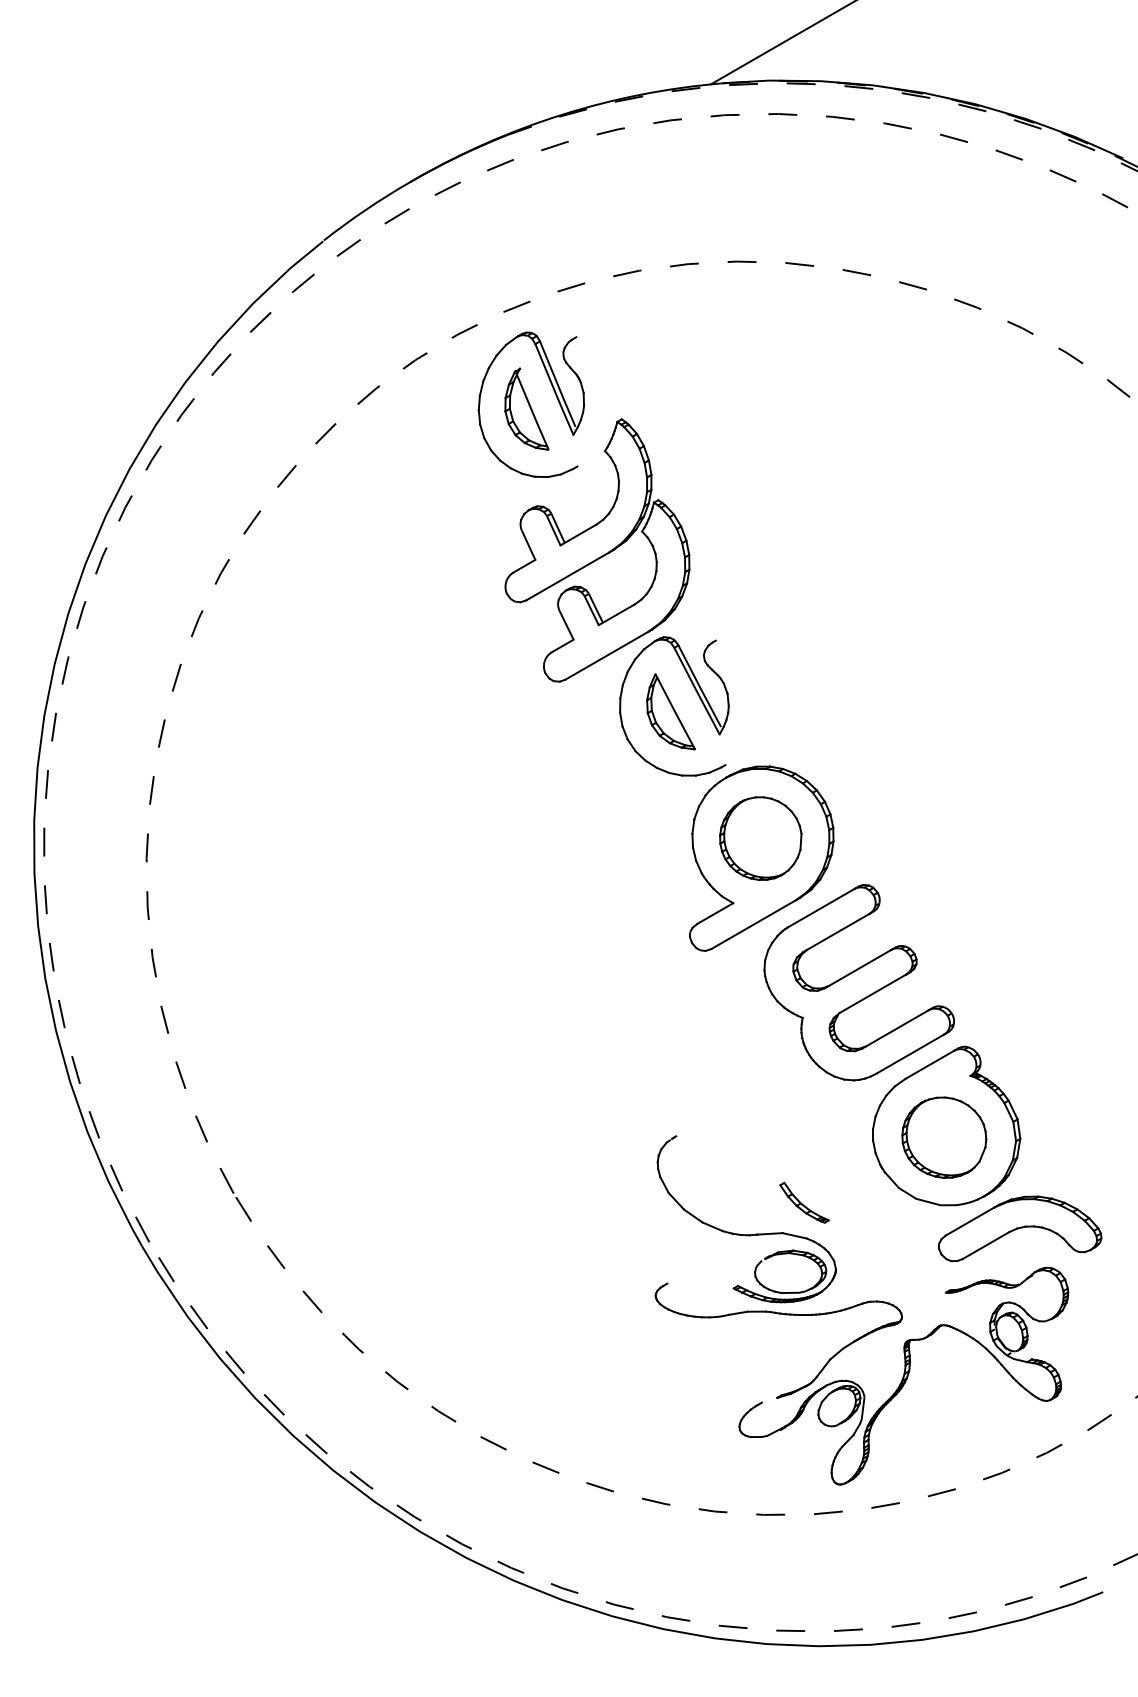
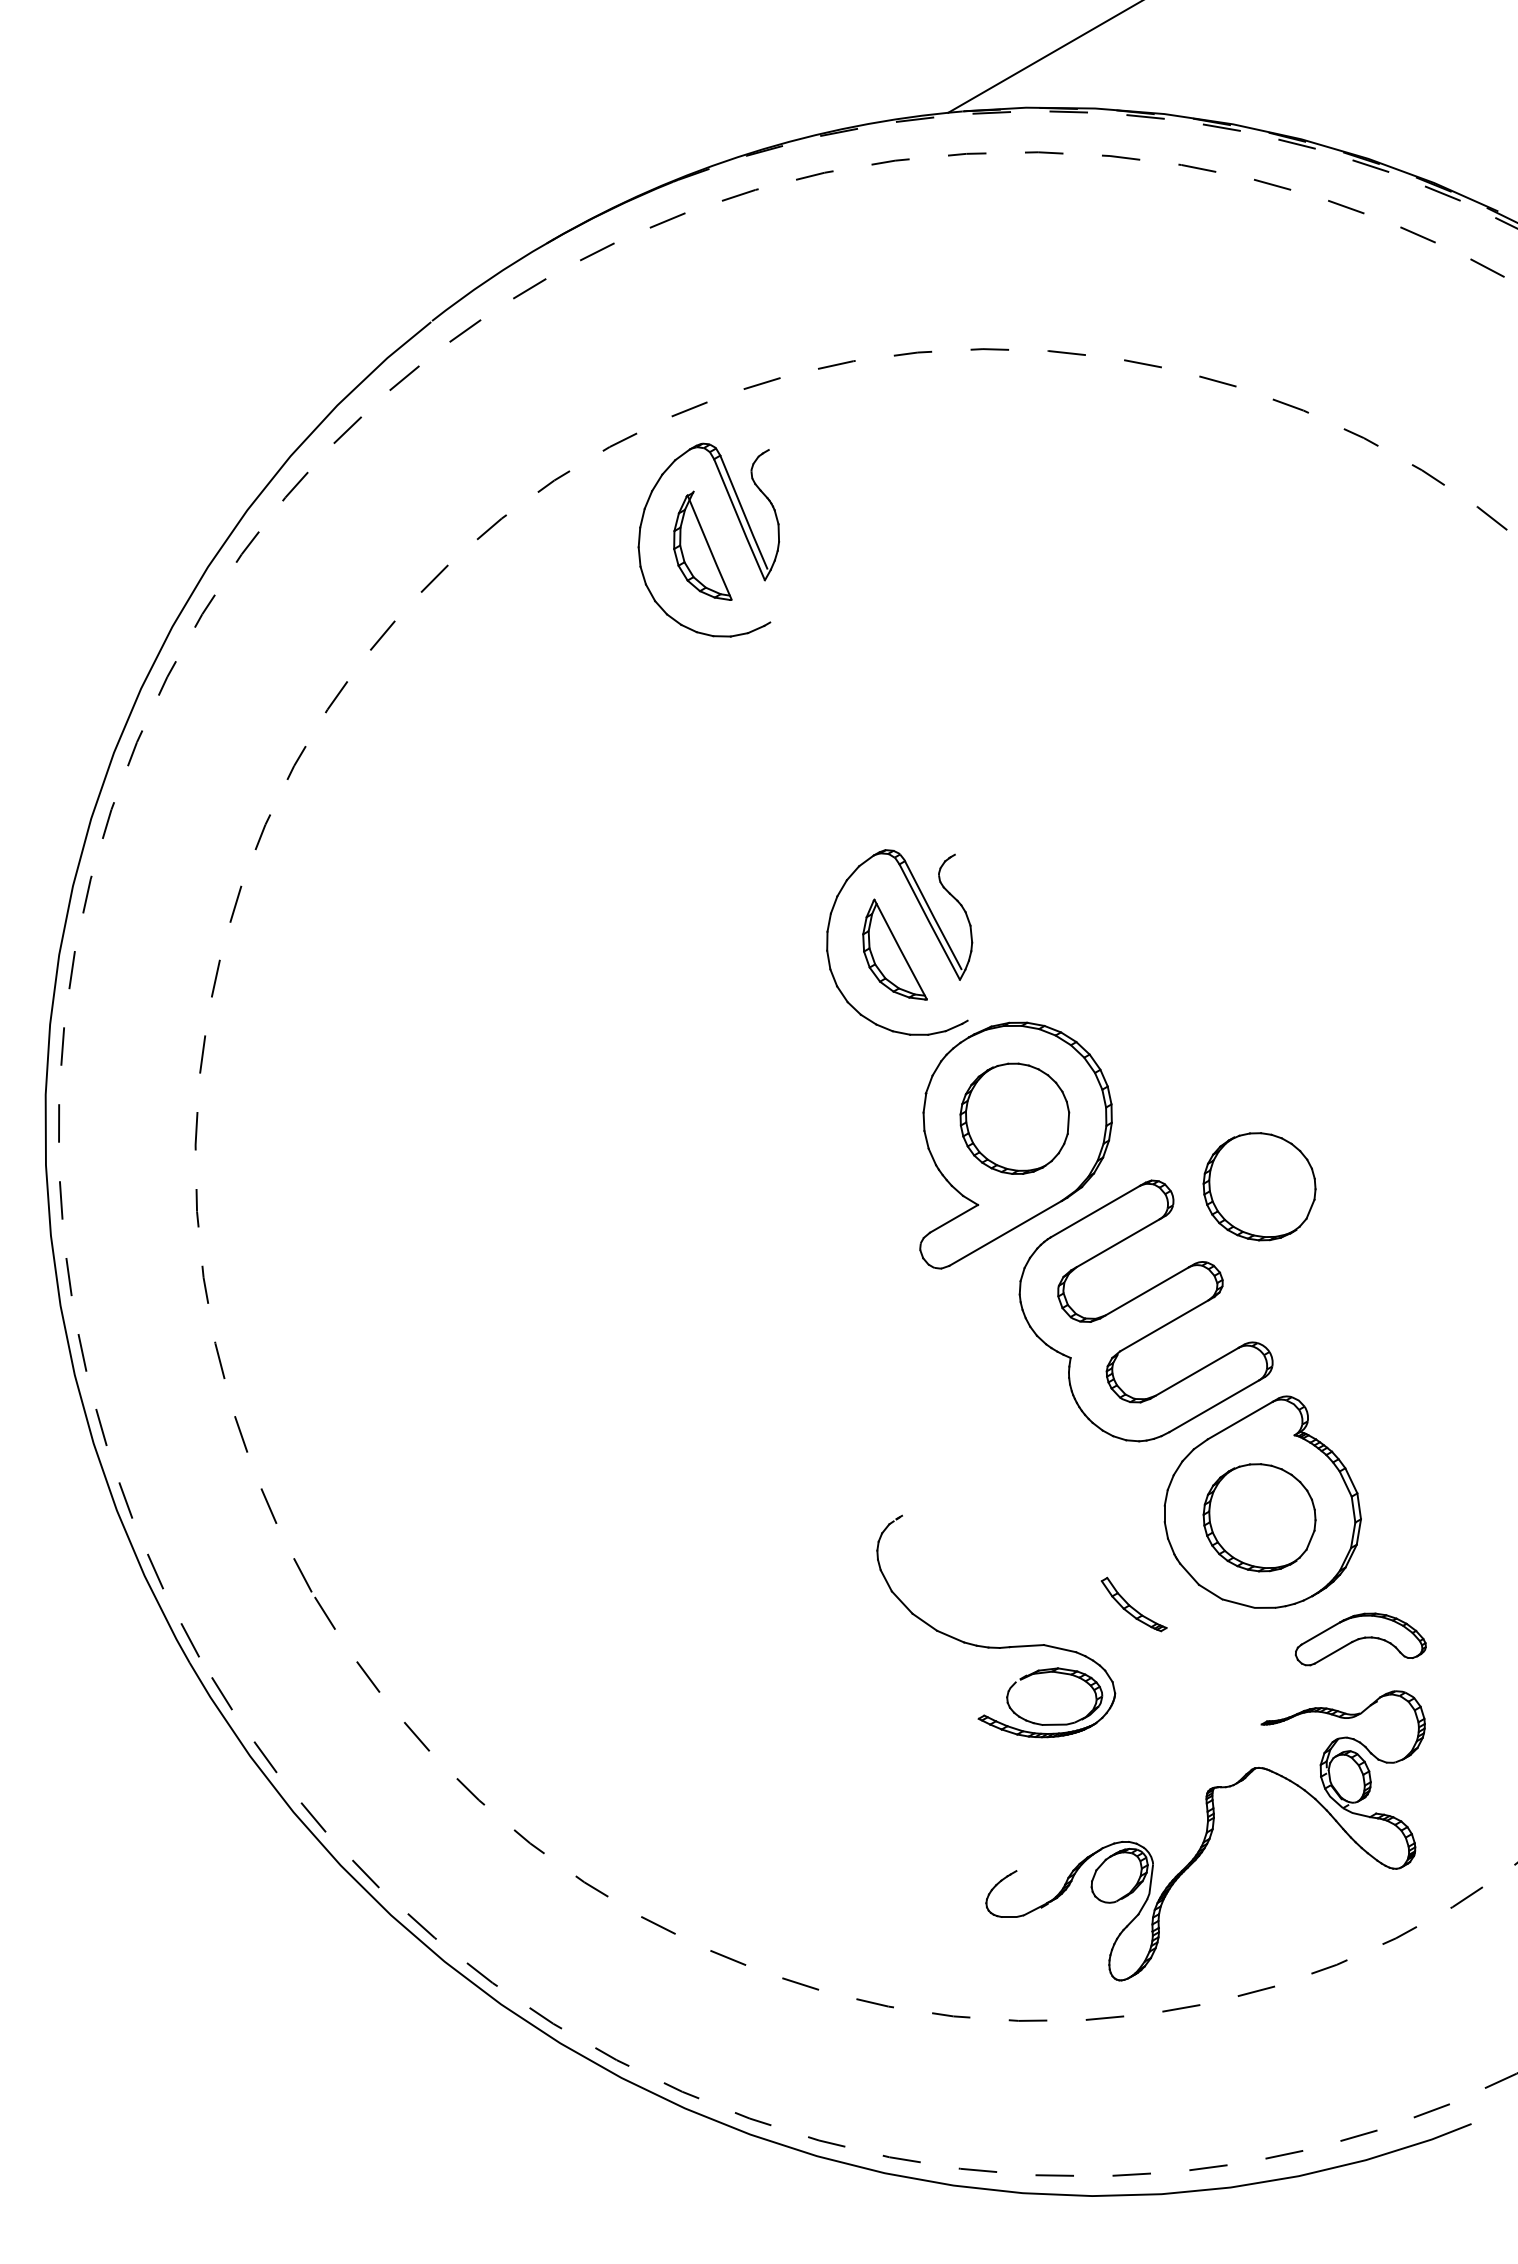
part: (597, 550) -> (796, 734), removed
part: (944, 889) -> (1259, 1186), added
part: (804, 1202) -> (1133, 1604), moved
part: (1019, 1228) -> (1360, 1639), size x0.6
part: (779, 1314) -> (1039, 1753), removed

